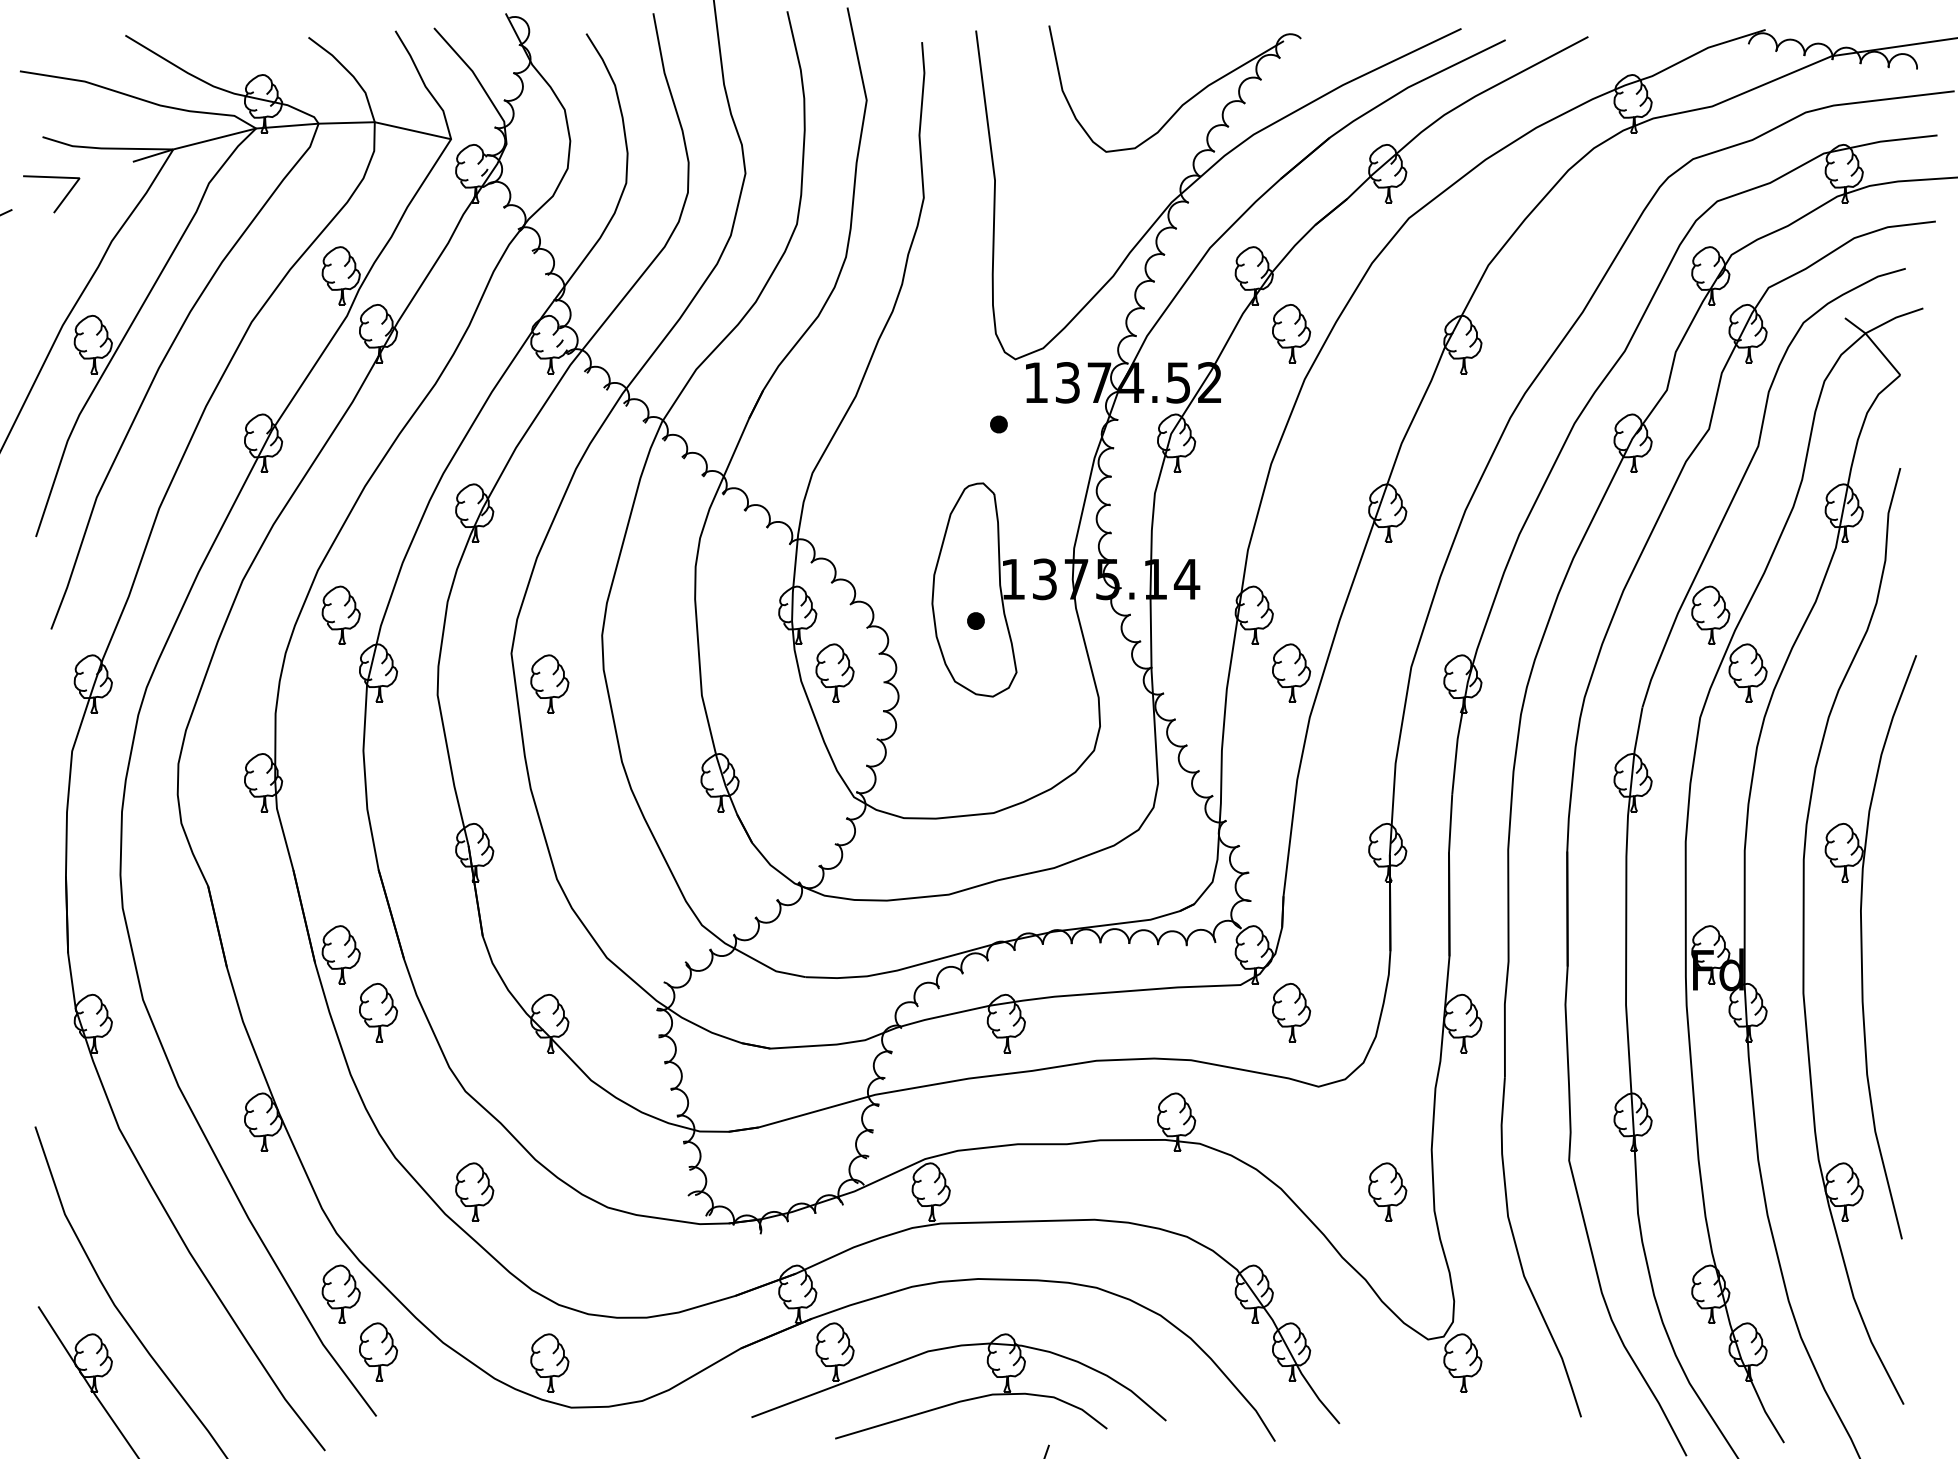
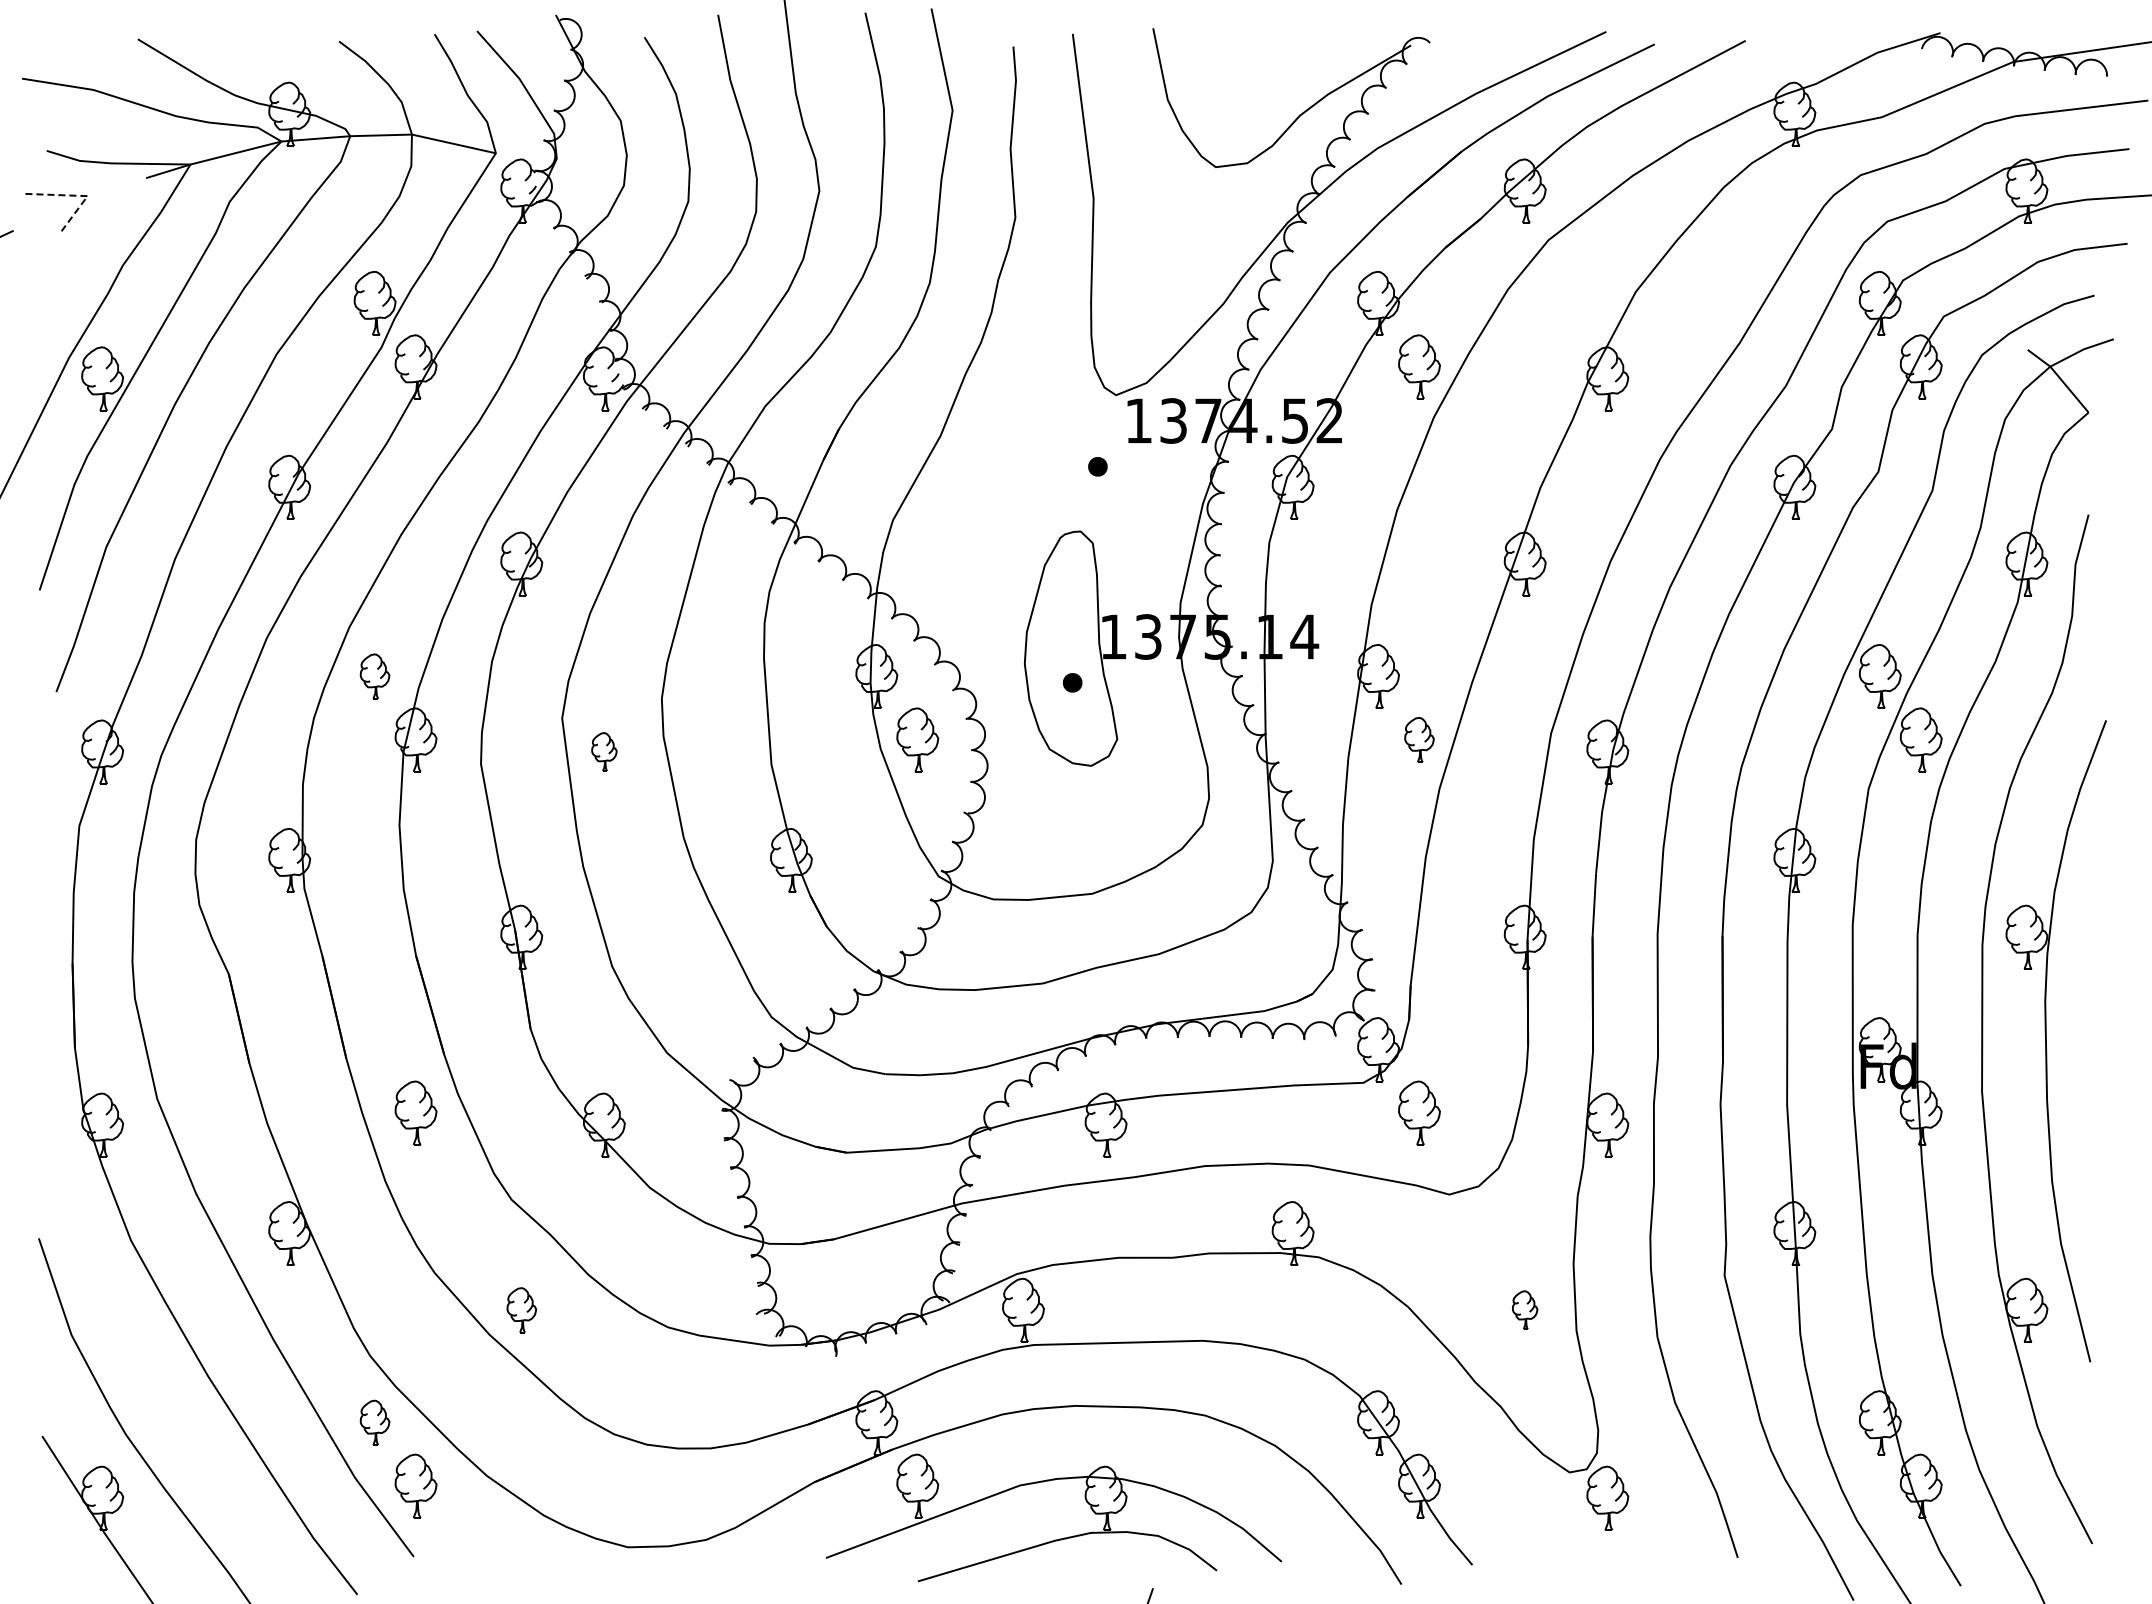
line: (73, 177) -> (80, 195), solid -> dashed
part: (340, 615) -> (374, 676), size x0.7
part: (1291, 672) -> (1419, 739), size x0.7
part: (549, 683) -> (604, 751), size x0.6
part: (340, 954) -> (374, 1049), removed
part: (474, 1191) -> (521, 1309), size x0.7
part: (1387, 1191) -> (1524, 1309), size x0.6
part: (340, 1294) -> (374, 1422), size x0.7
part: (549, 1362) -> (604, 1497), removed

